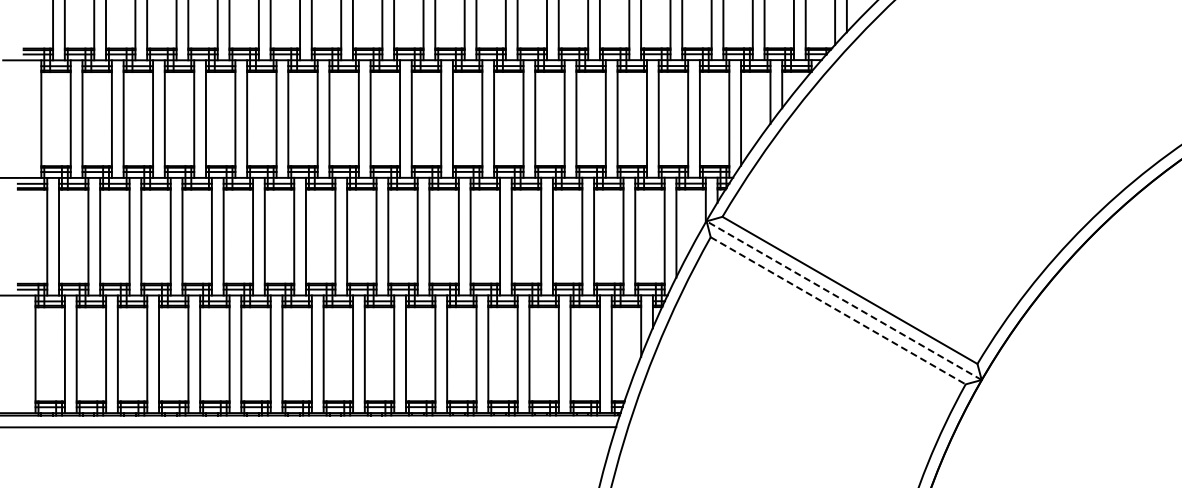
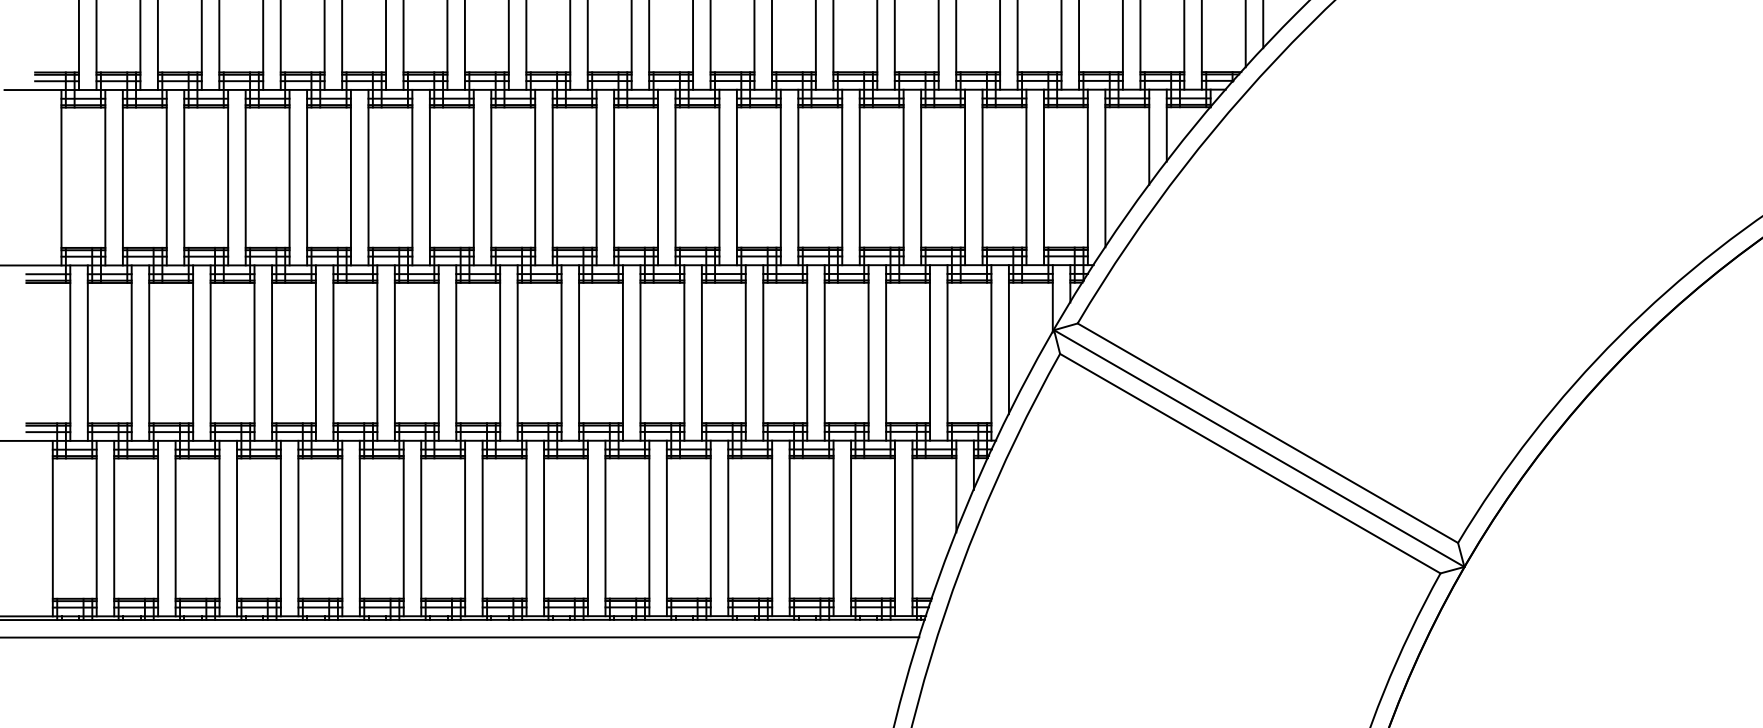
line: (844, 300) -> (1259, 448), dashed -> solid
line: (838, 311) -> (1250, 464), dashed -> solid

